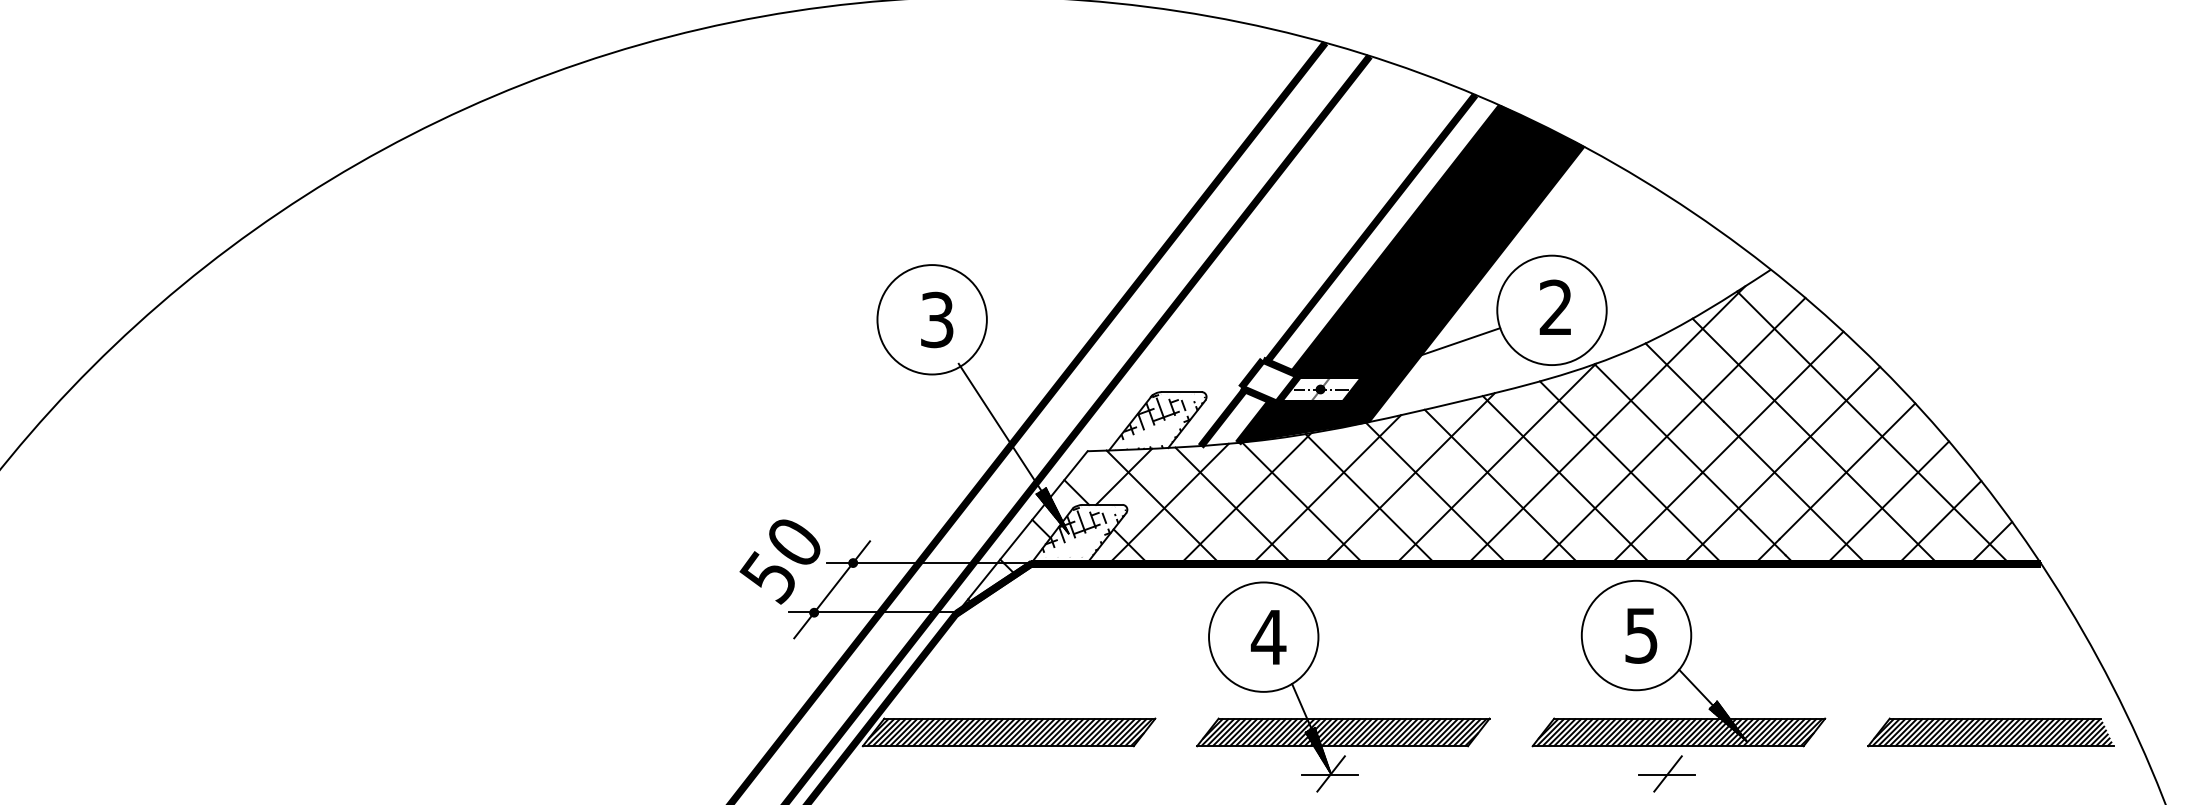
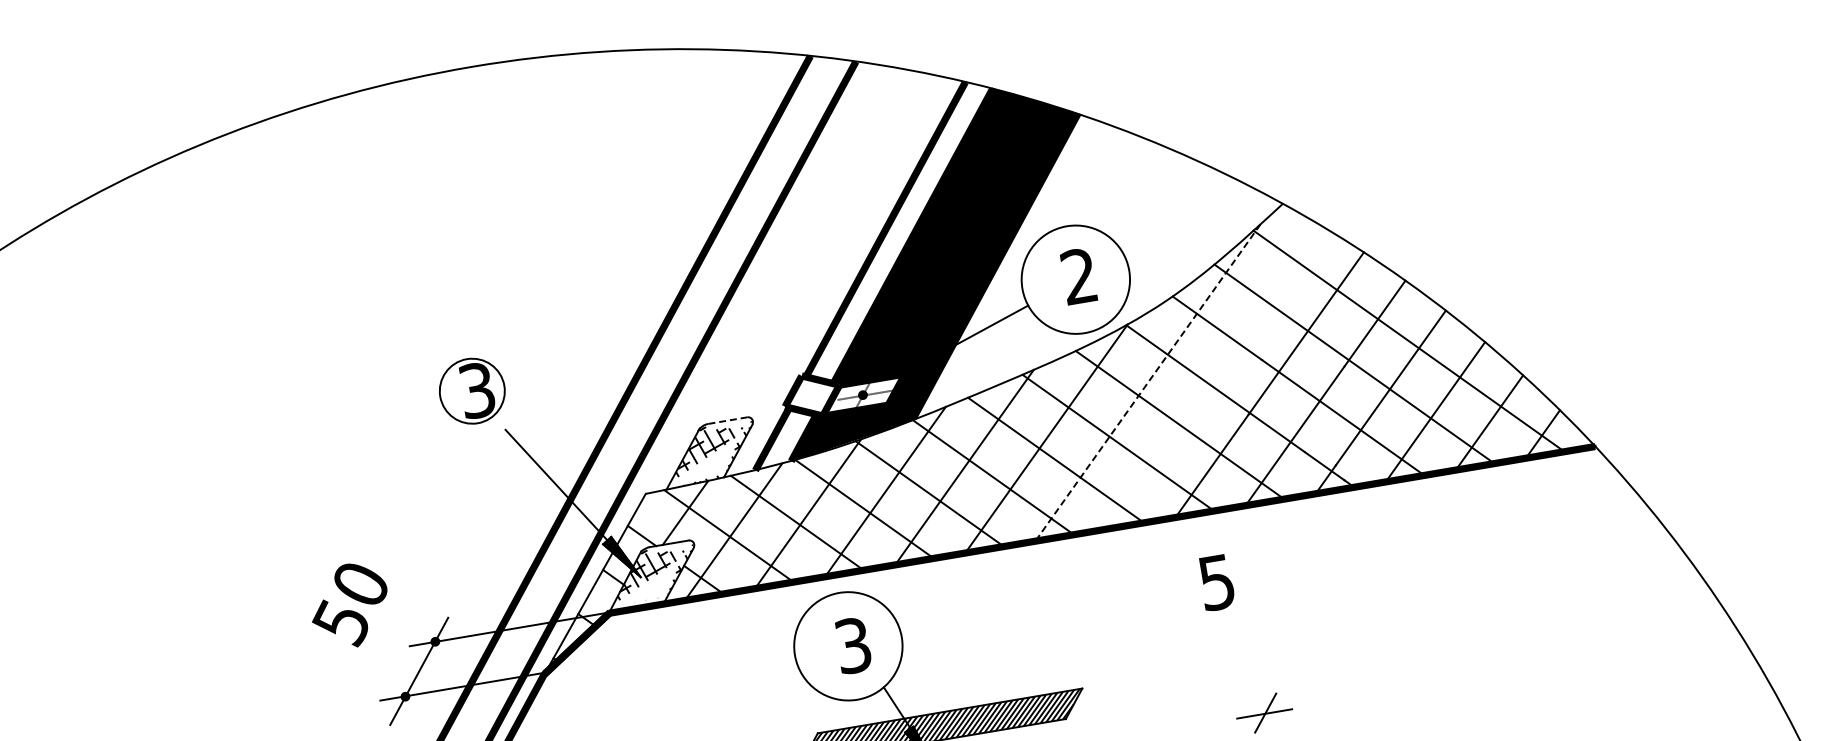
circle: (931, 319) -> (471, 391), size x0.6
line: (1181, 392) -> (727, 421), solid -> dashed
line: (1606, 424) -> (1147, 382), solid -> dashed
line: (1672, 430) -> (1213, 377), removed
text: (779, 561) -> (349, 605), moved
text: (1268, 637) -> (853, 645), 4 -> 3
part: (1678, 663) -> (1257, 603), removed
part: (1990, 732) -> (1573, 619), removed

